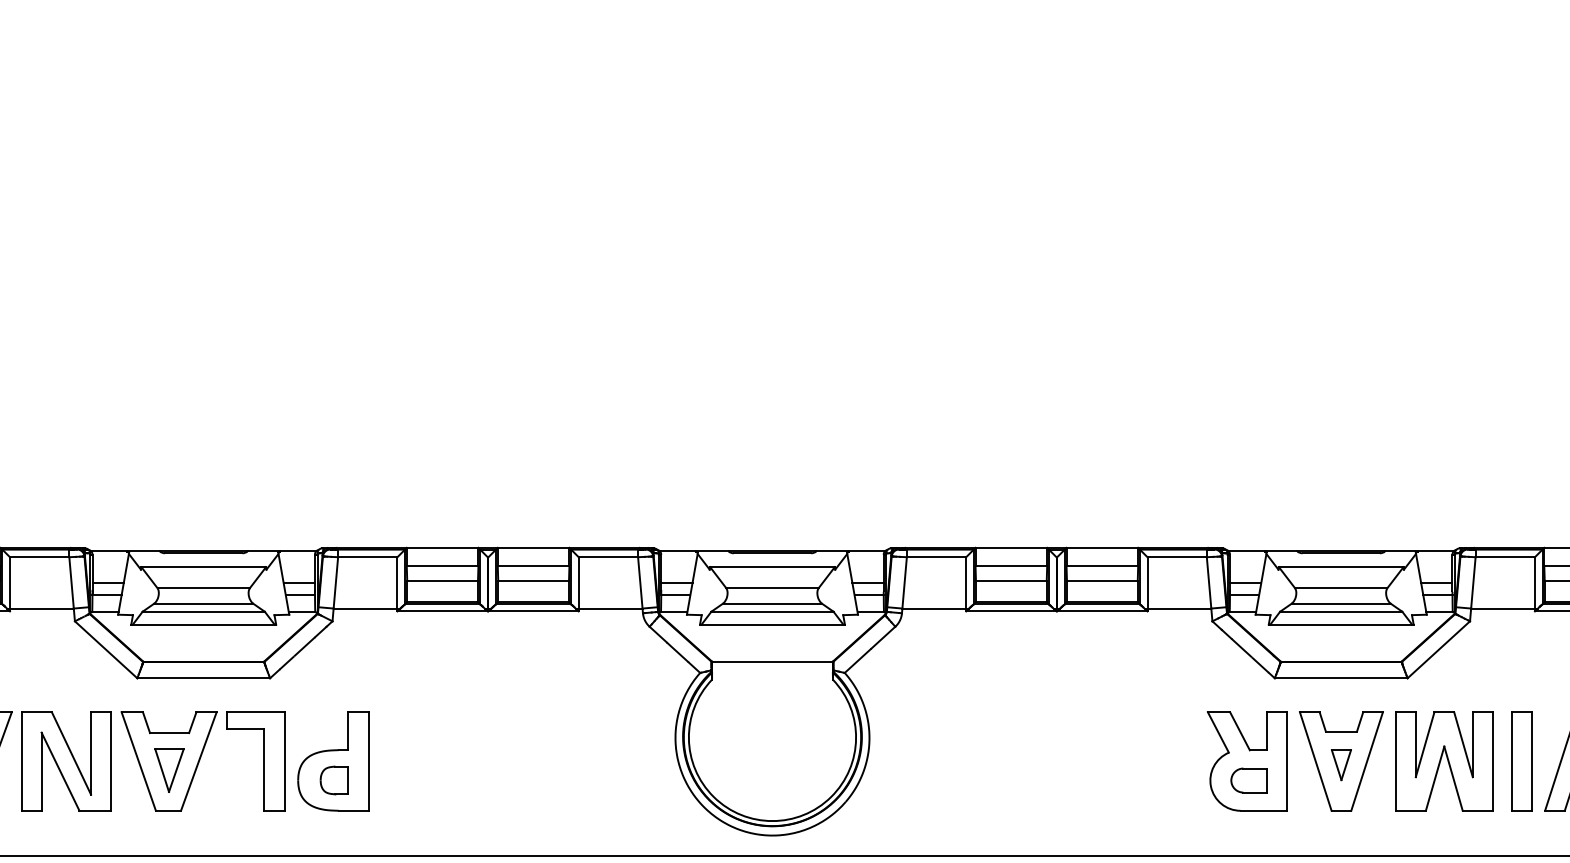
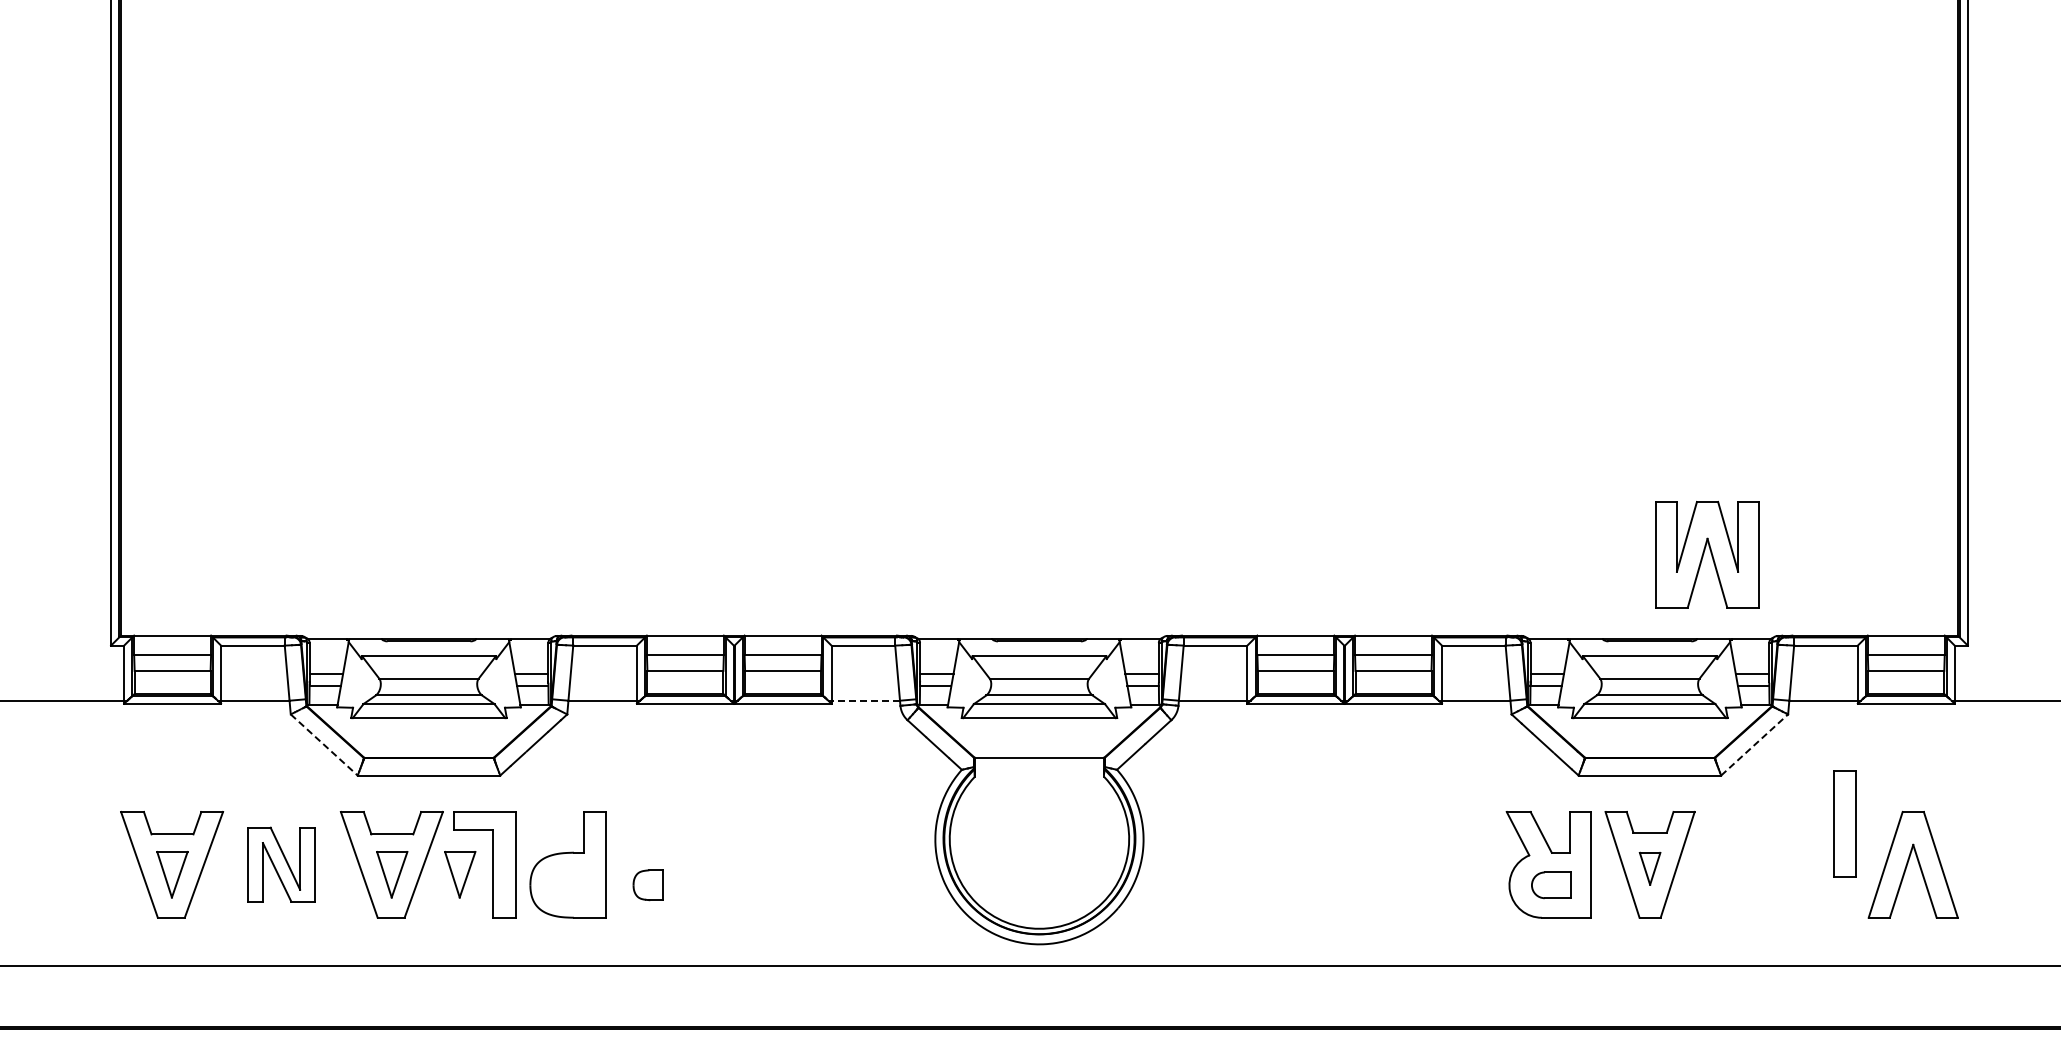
line: (609, 608) -> (864, 700), solid -> dashed
line: (1439, 649) -> (1755, 744), solid -> dashed
line: (106, 650) -> (324, 745), solid -> dashed
part: (66, 761) -> (281, 864), size x0.7
part: (1444, 761) -> (1707, 554), moved
part: (1521, 761) -> (1844, 823), moved
part: (233, 770) -> (460, 874), added
part: (333, 780) -> (647, 885), moved

